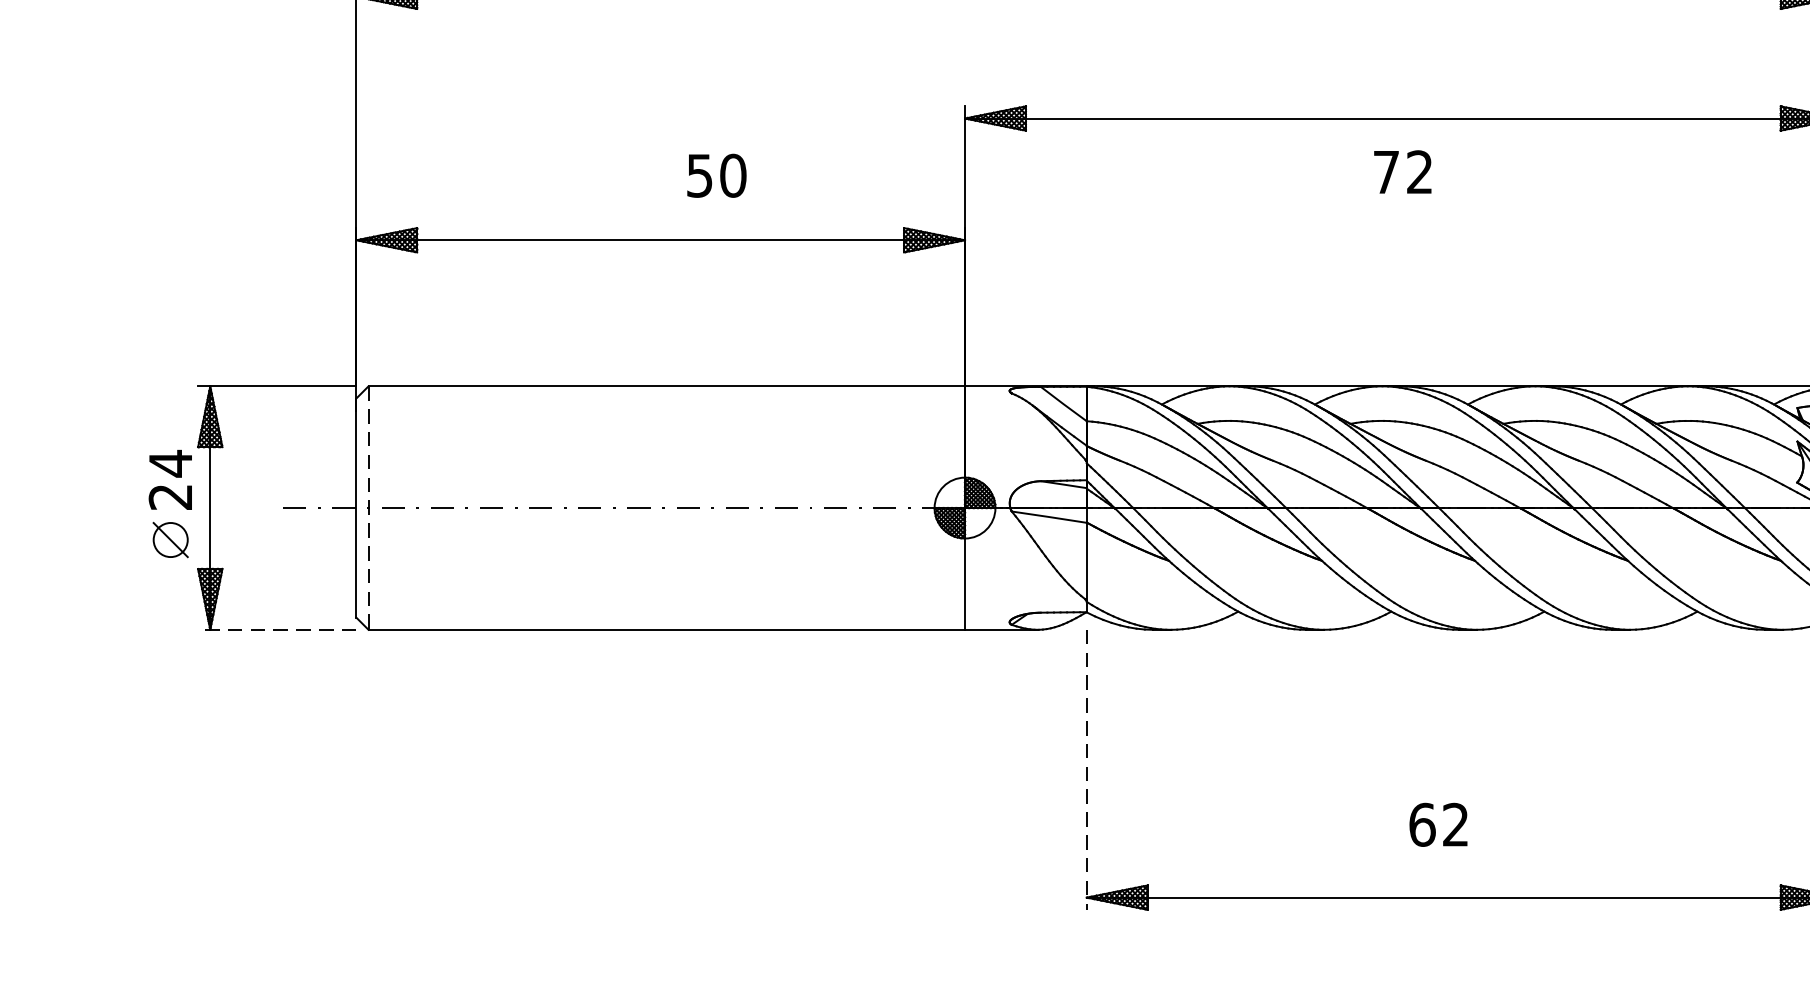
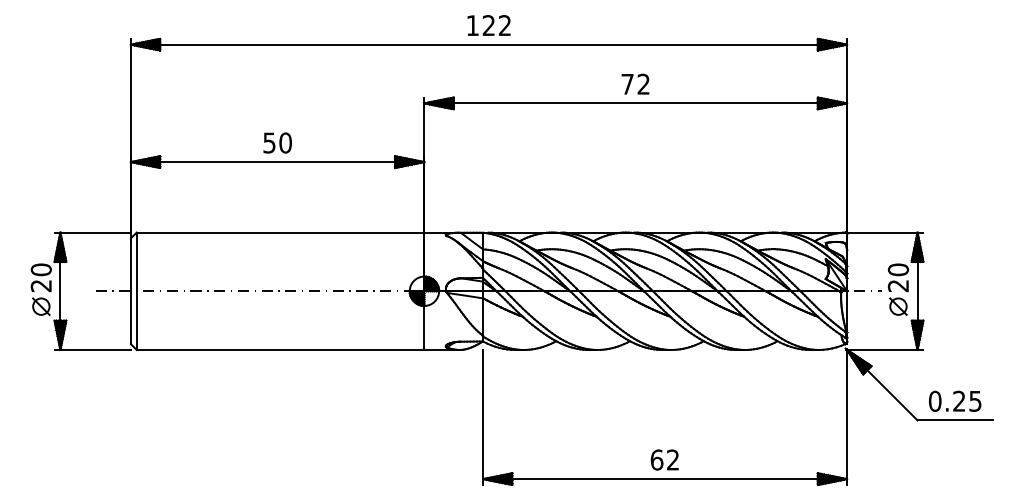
text: (1402, 170) -> (635, 83), moved
text: (716, 174) -> (277, 142), moved
text: (168, 462) -> (40, 269), 24 -> 20
line: (368, 508) -> (136, 291), dashed -> solid
line: (276, 628) -> (92, 349), dashed -> solid
line: (1087, 769) -> (483, 417), dashed -> solid
text: (1437, 823) -> (664, 459), moved

